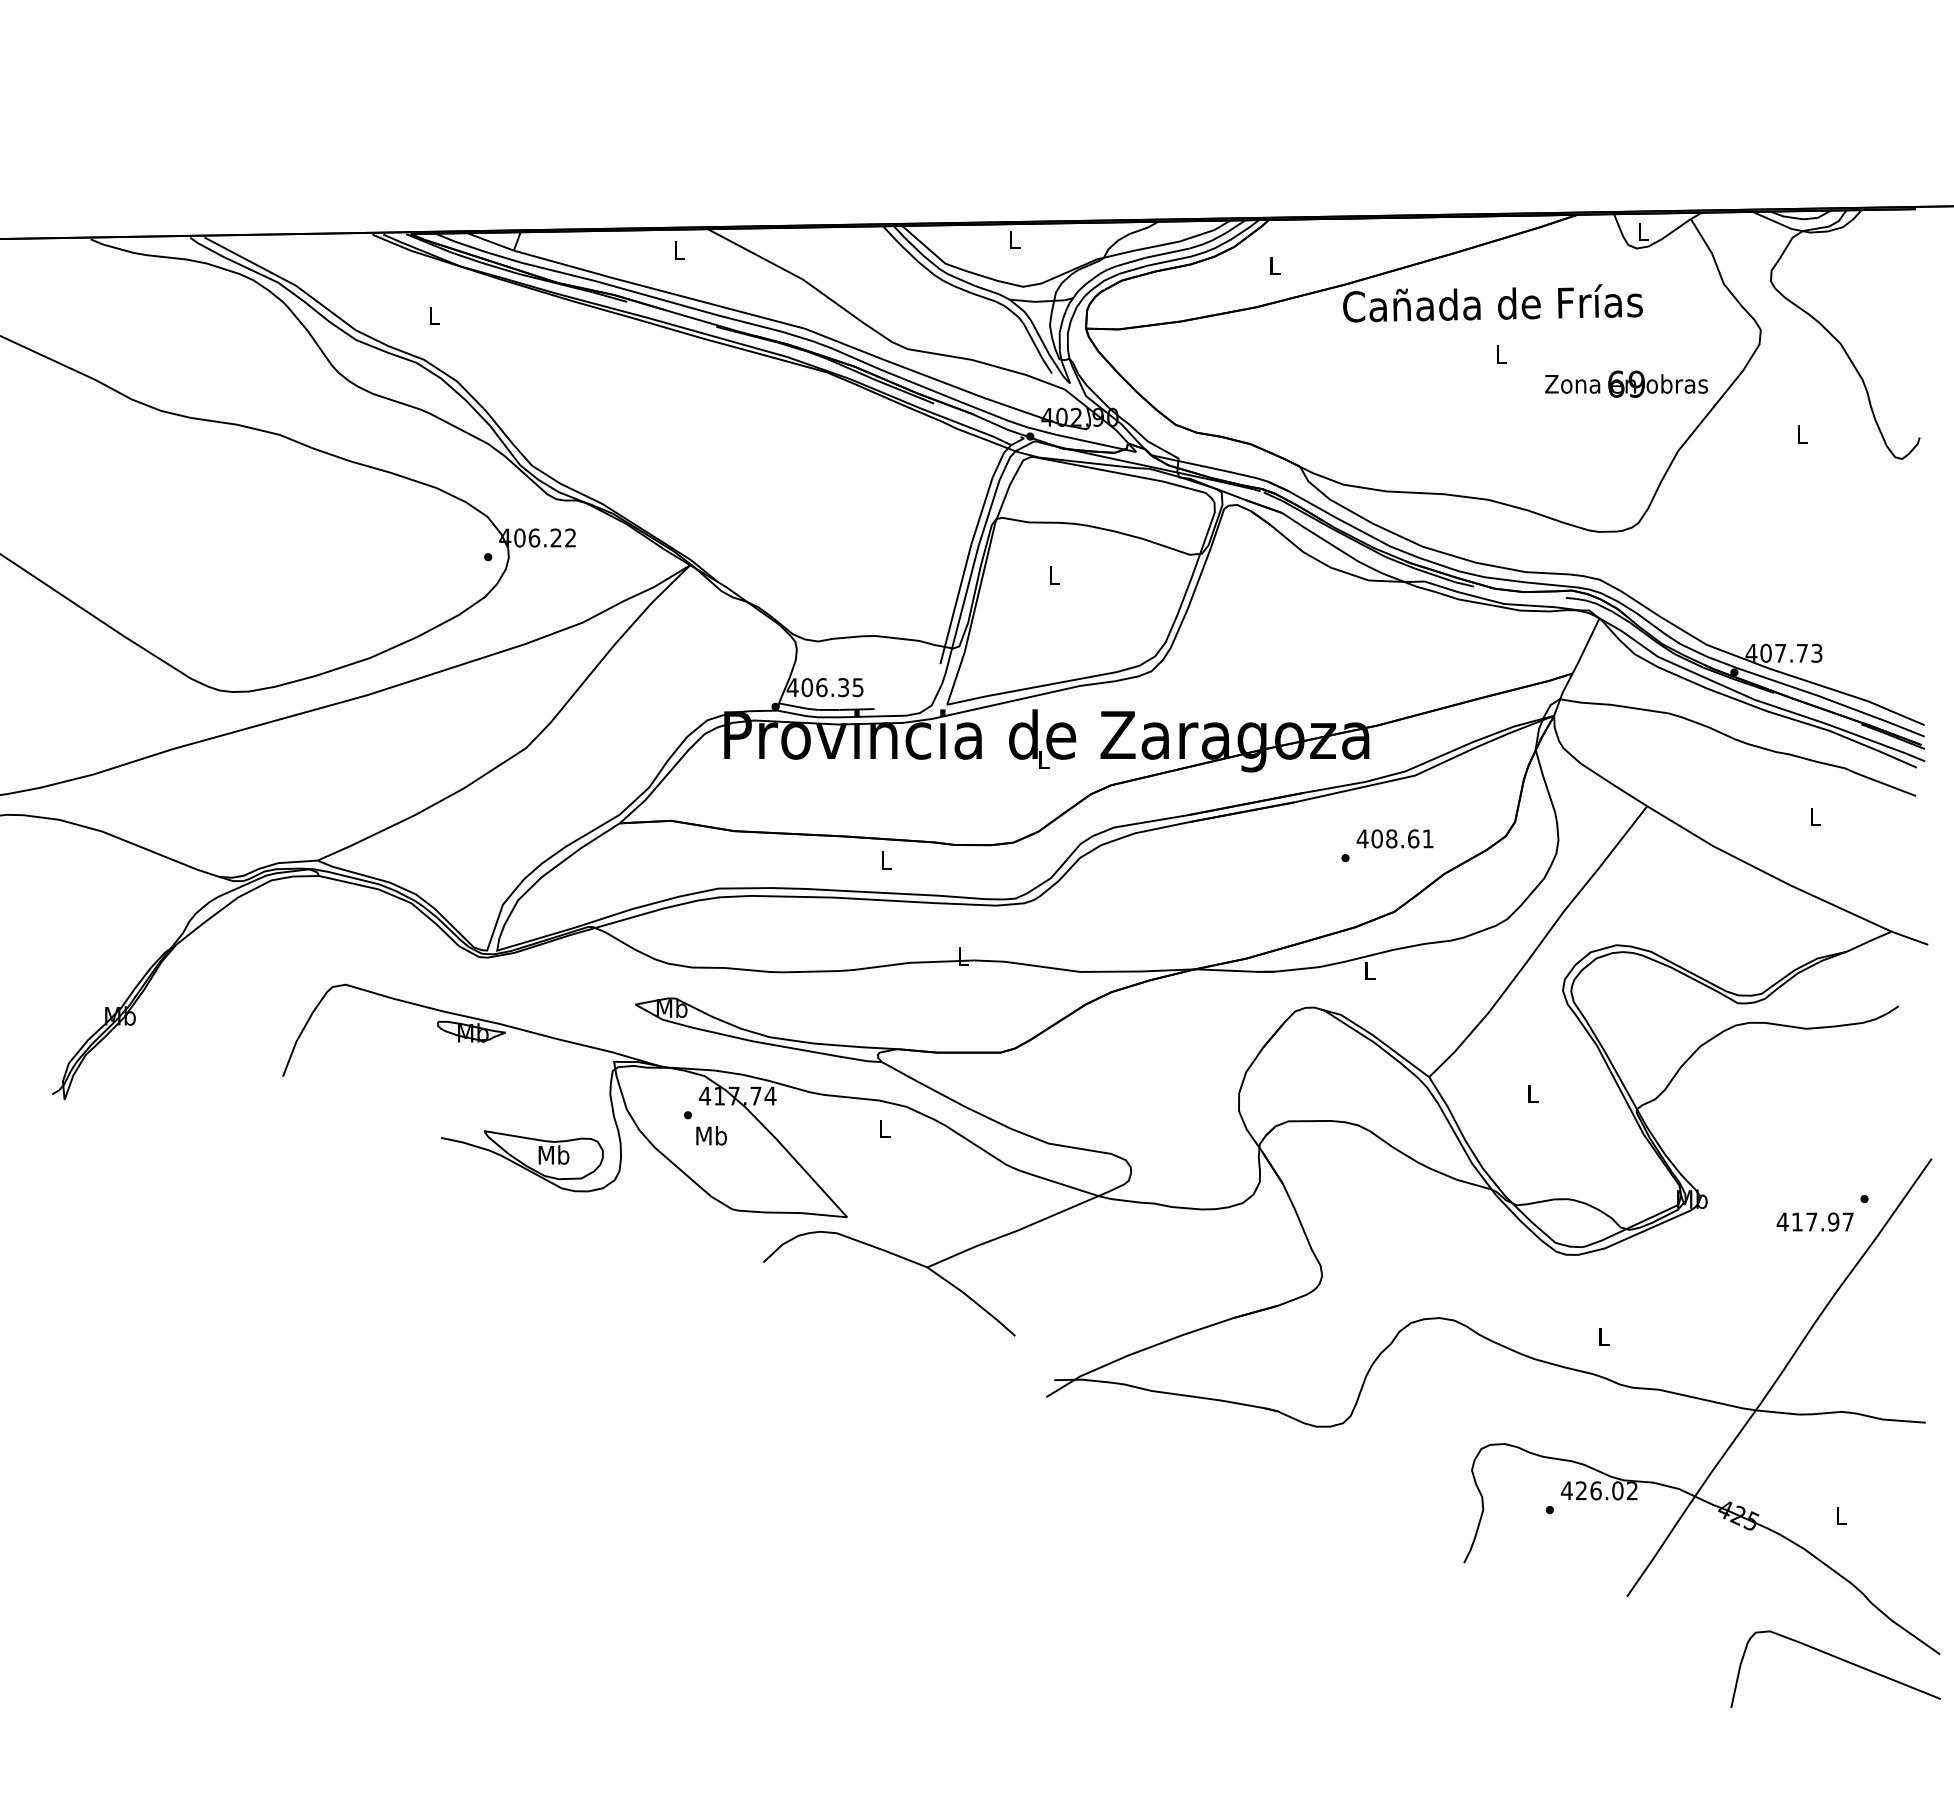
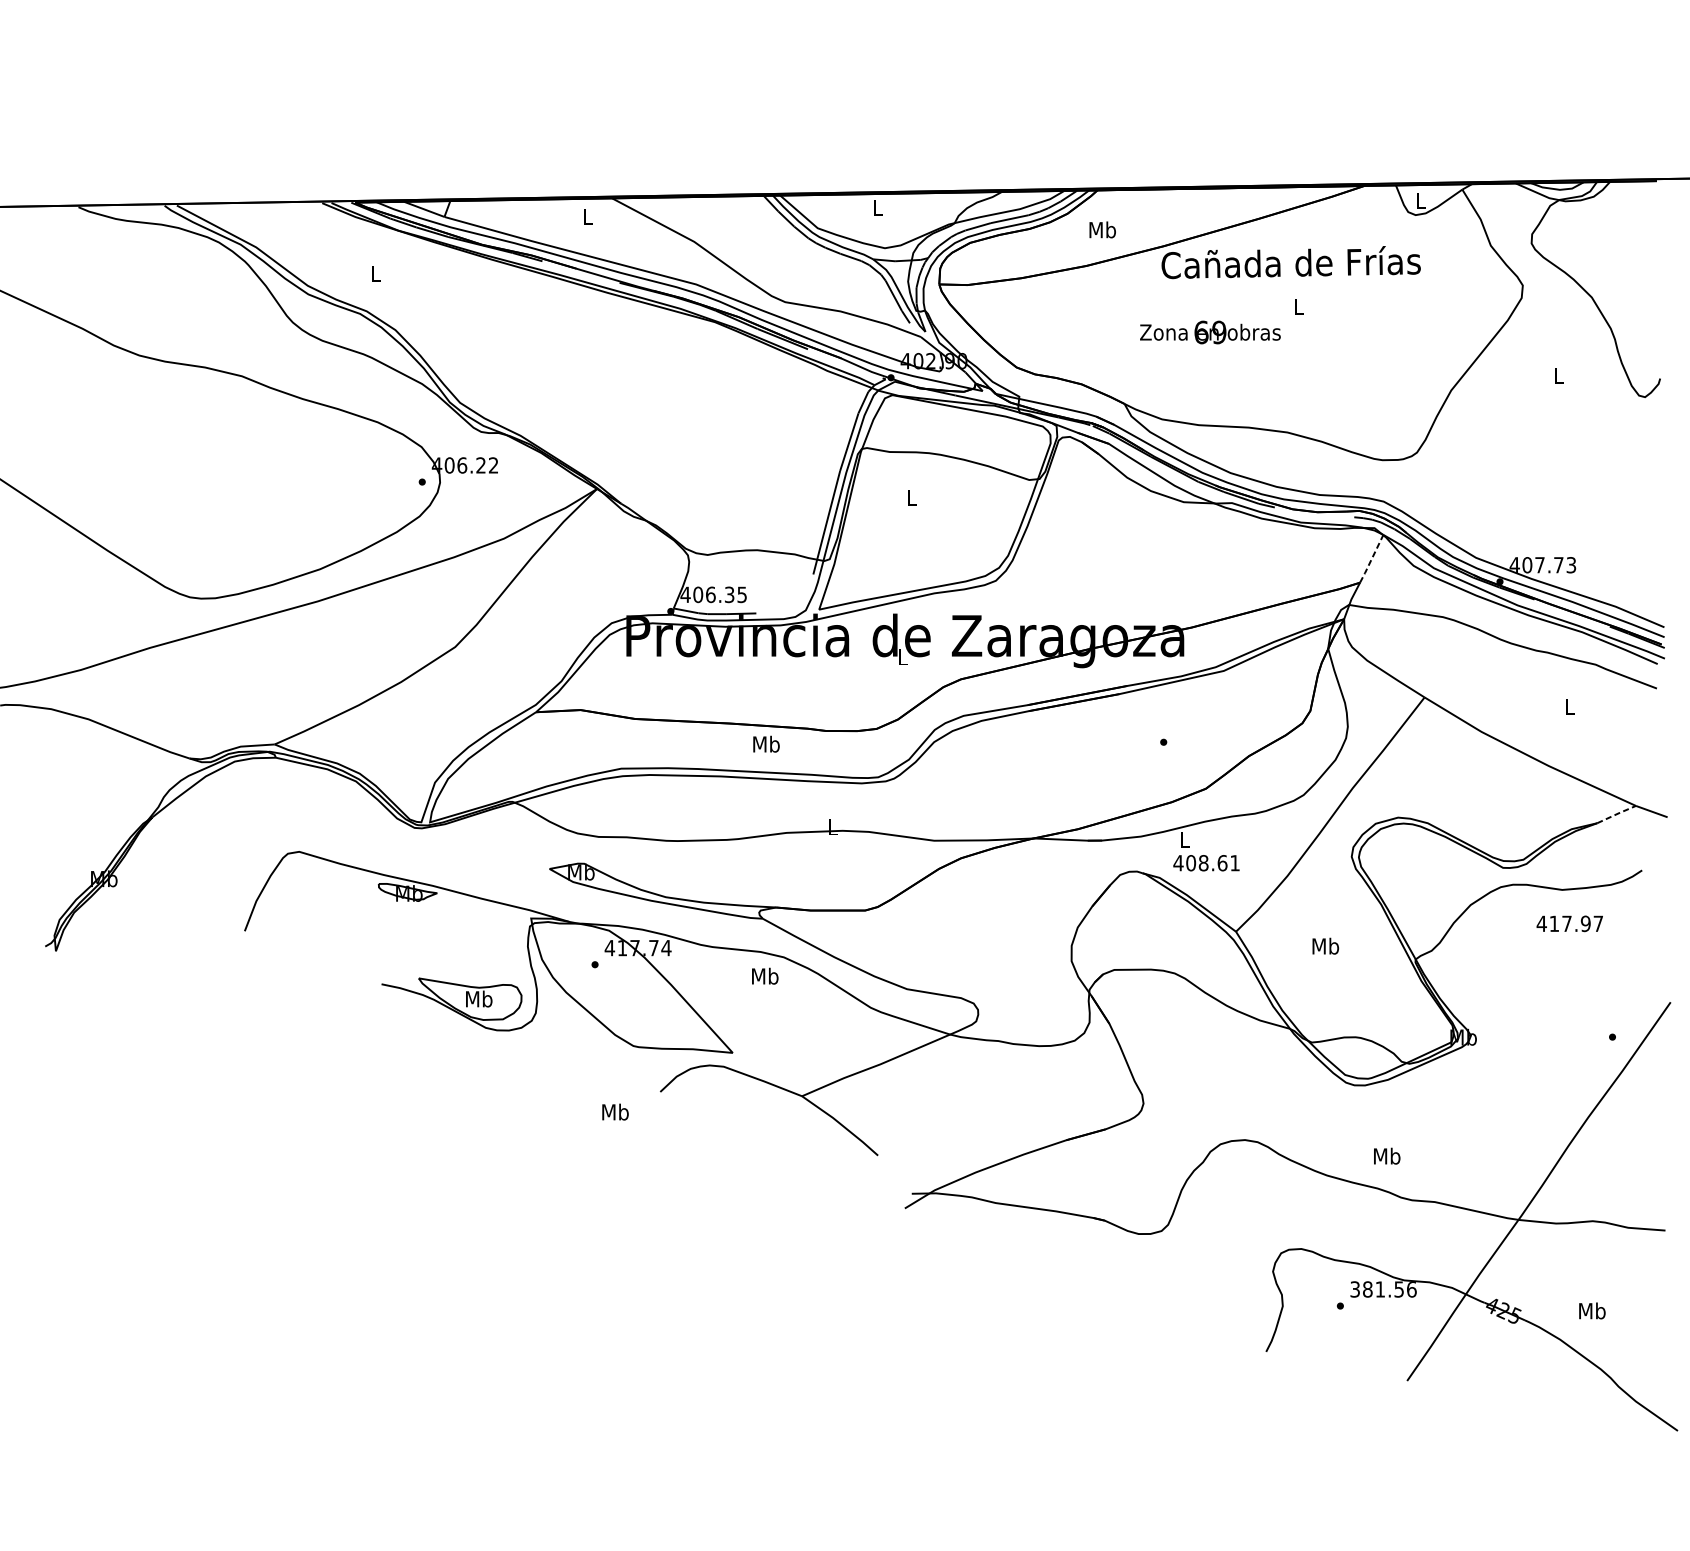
text: (1274, 265) -> (1102, 229), L -> Mb
text: (1626, 383) -> (1210, 331), moved
line: (1585, 646) -> (1371, 559), solid -> dashed
text: (1394, 838) -> (1206, 862), moved
text: (886, 860) -> (766, 744), L -> Mb
line: (1869, 941) -> (1616, 814), solid -> dashed
text: (1532, 1093) -> (1325, 945), L -> Mb
text: (884, 1128) -> (765, 976), L -> Mb
text: (711, 1135) -> (615, 1111), moved
text: (1814, 1221) -> (1569, 923), moved
text: (1603, 1336) -> (1386, 1156), L -> Mb
text: (1599, 1490) -> (1383, 1289), 426.02 -> 381.56
text: (1841, 1515) -> (1592, 1310), L -> Mb
curve: (1838, 1659) -> (1590, 1435), removed

